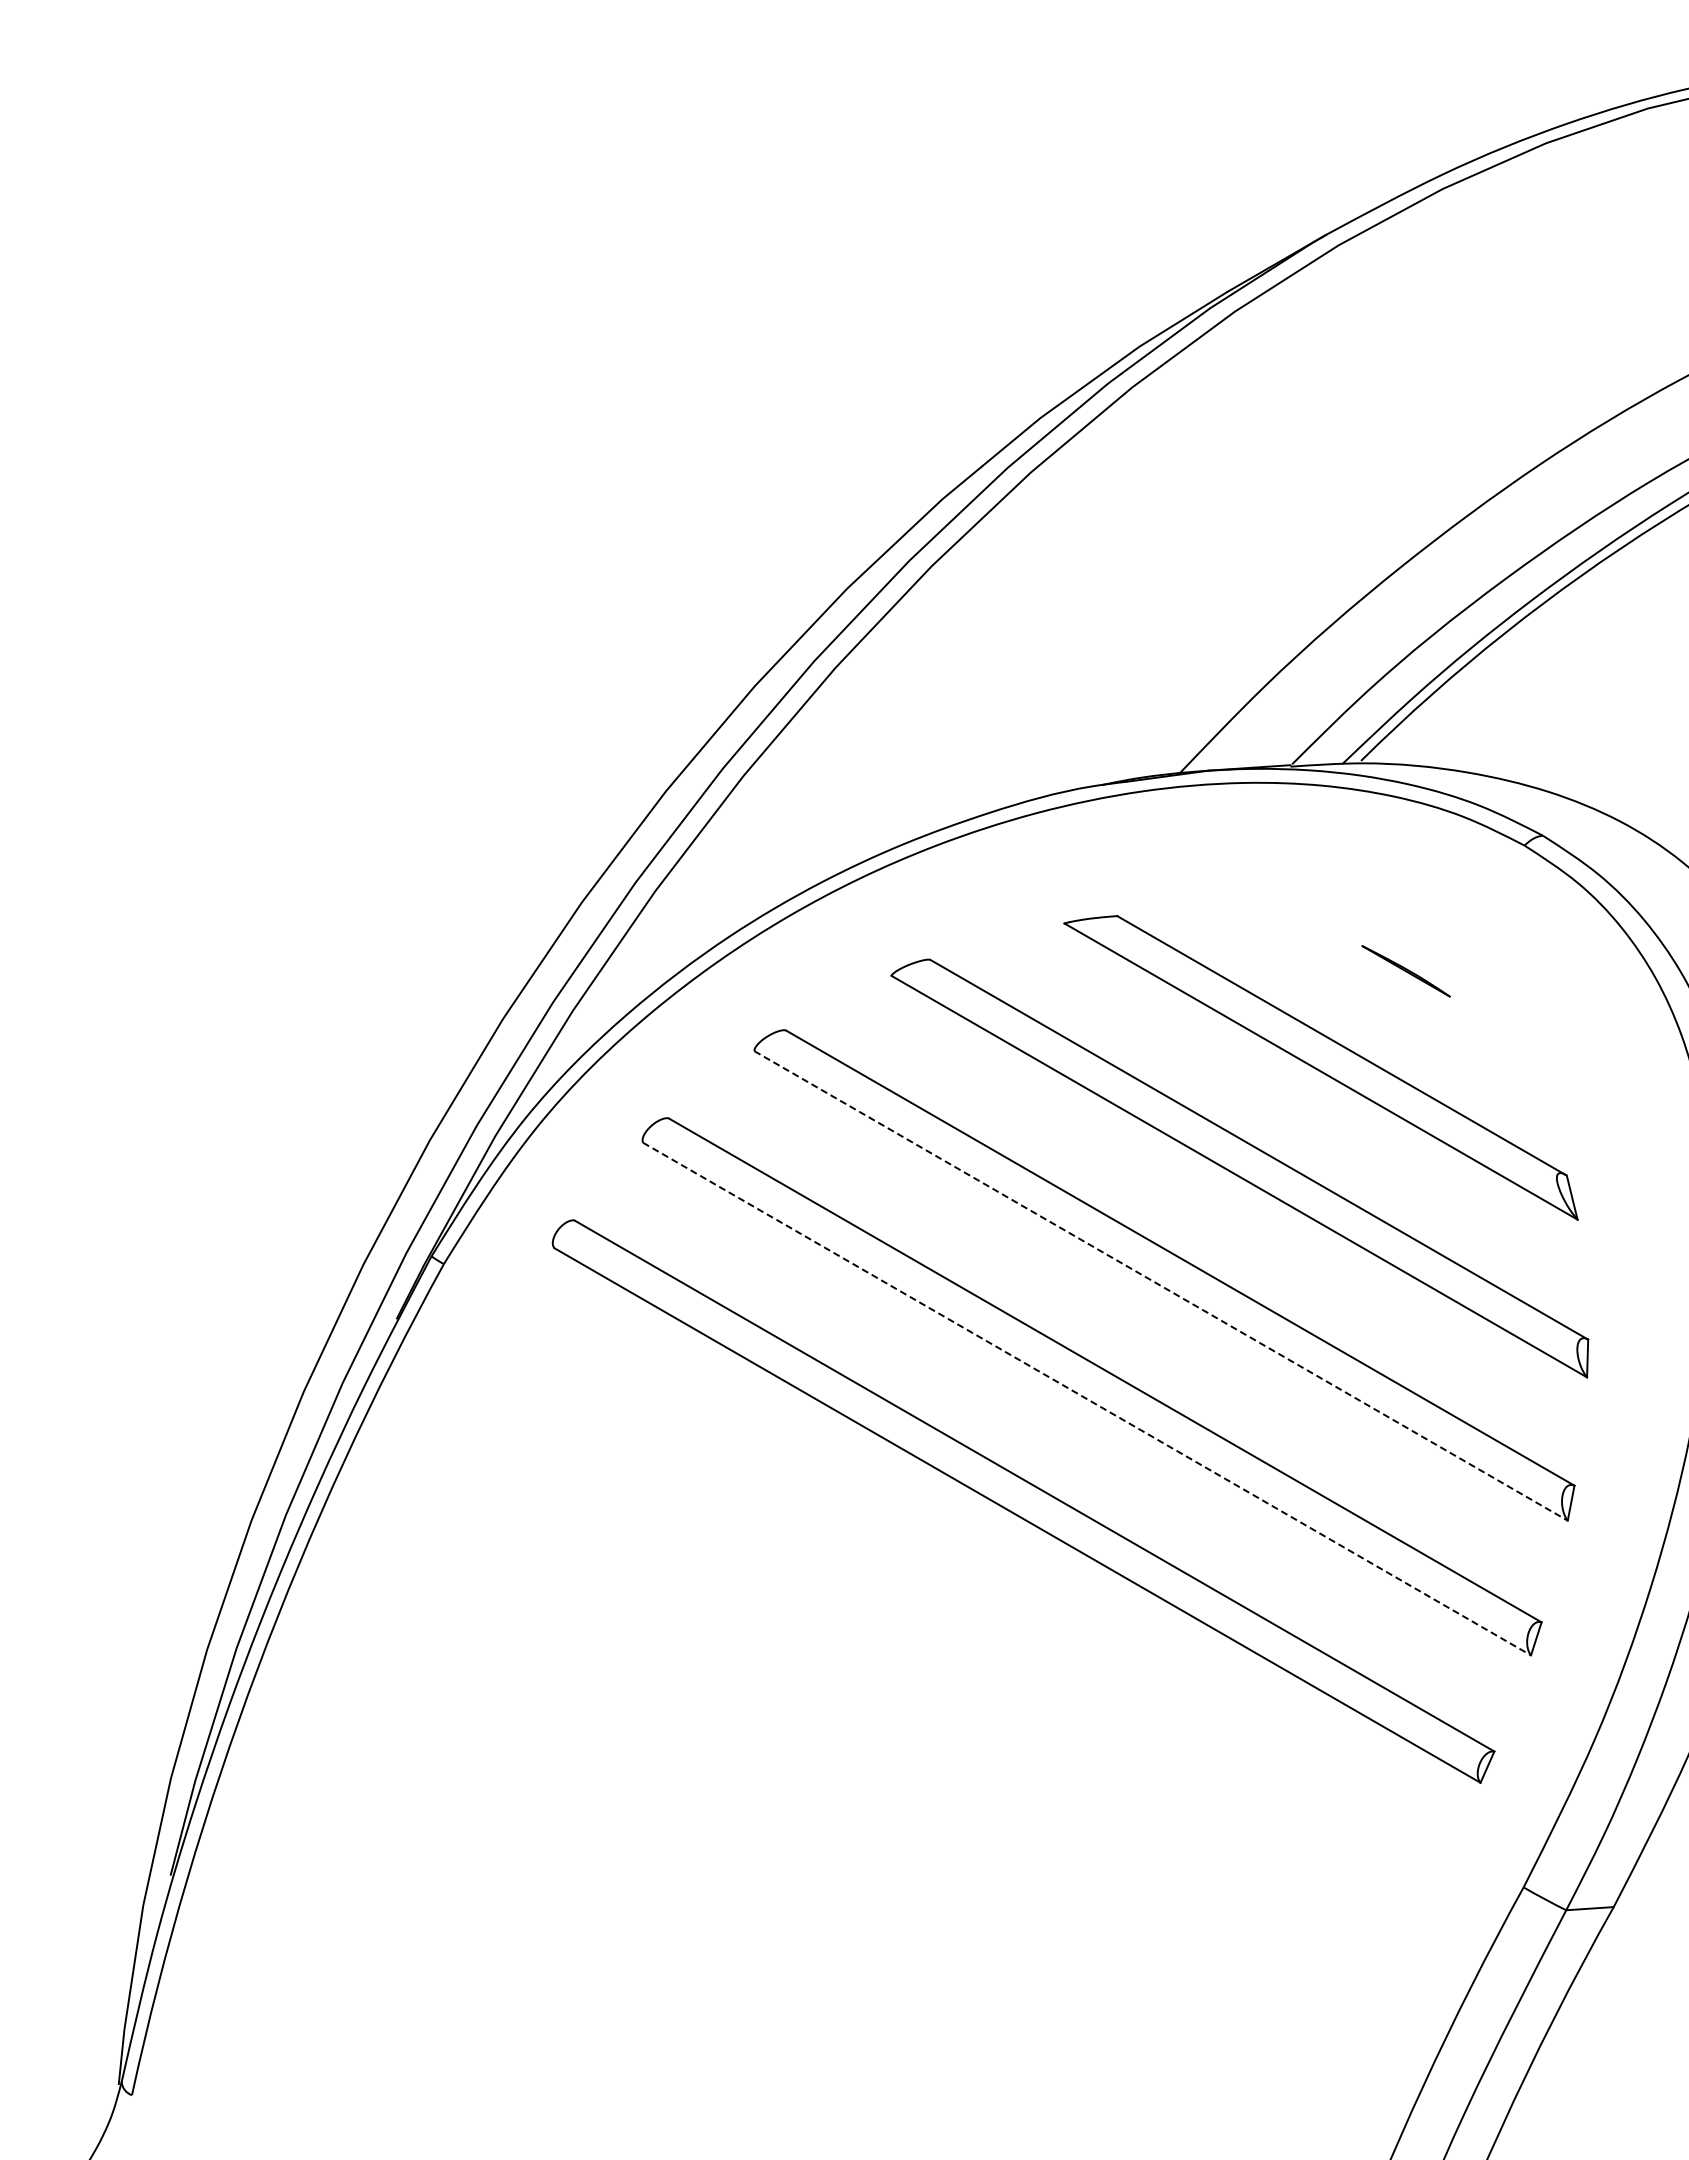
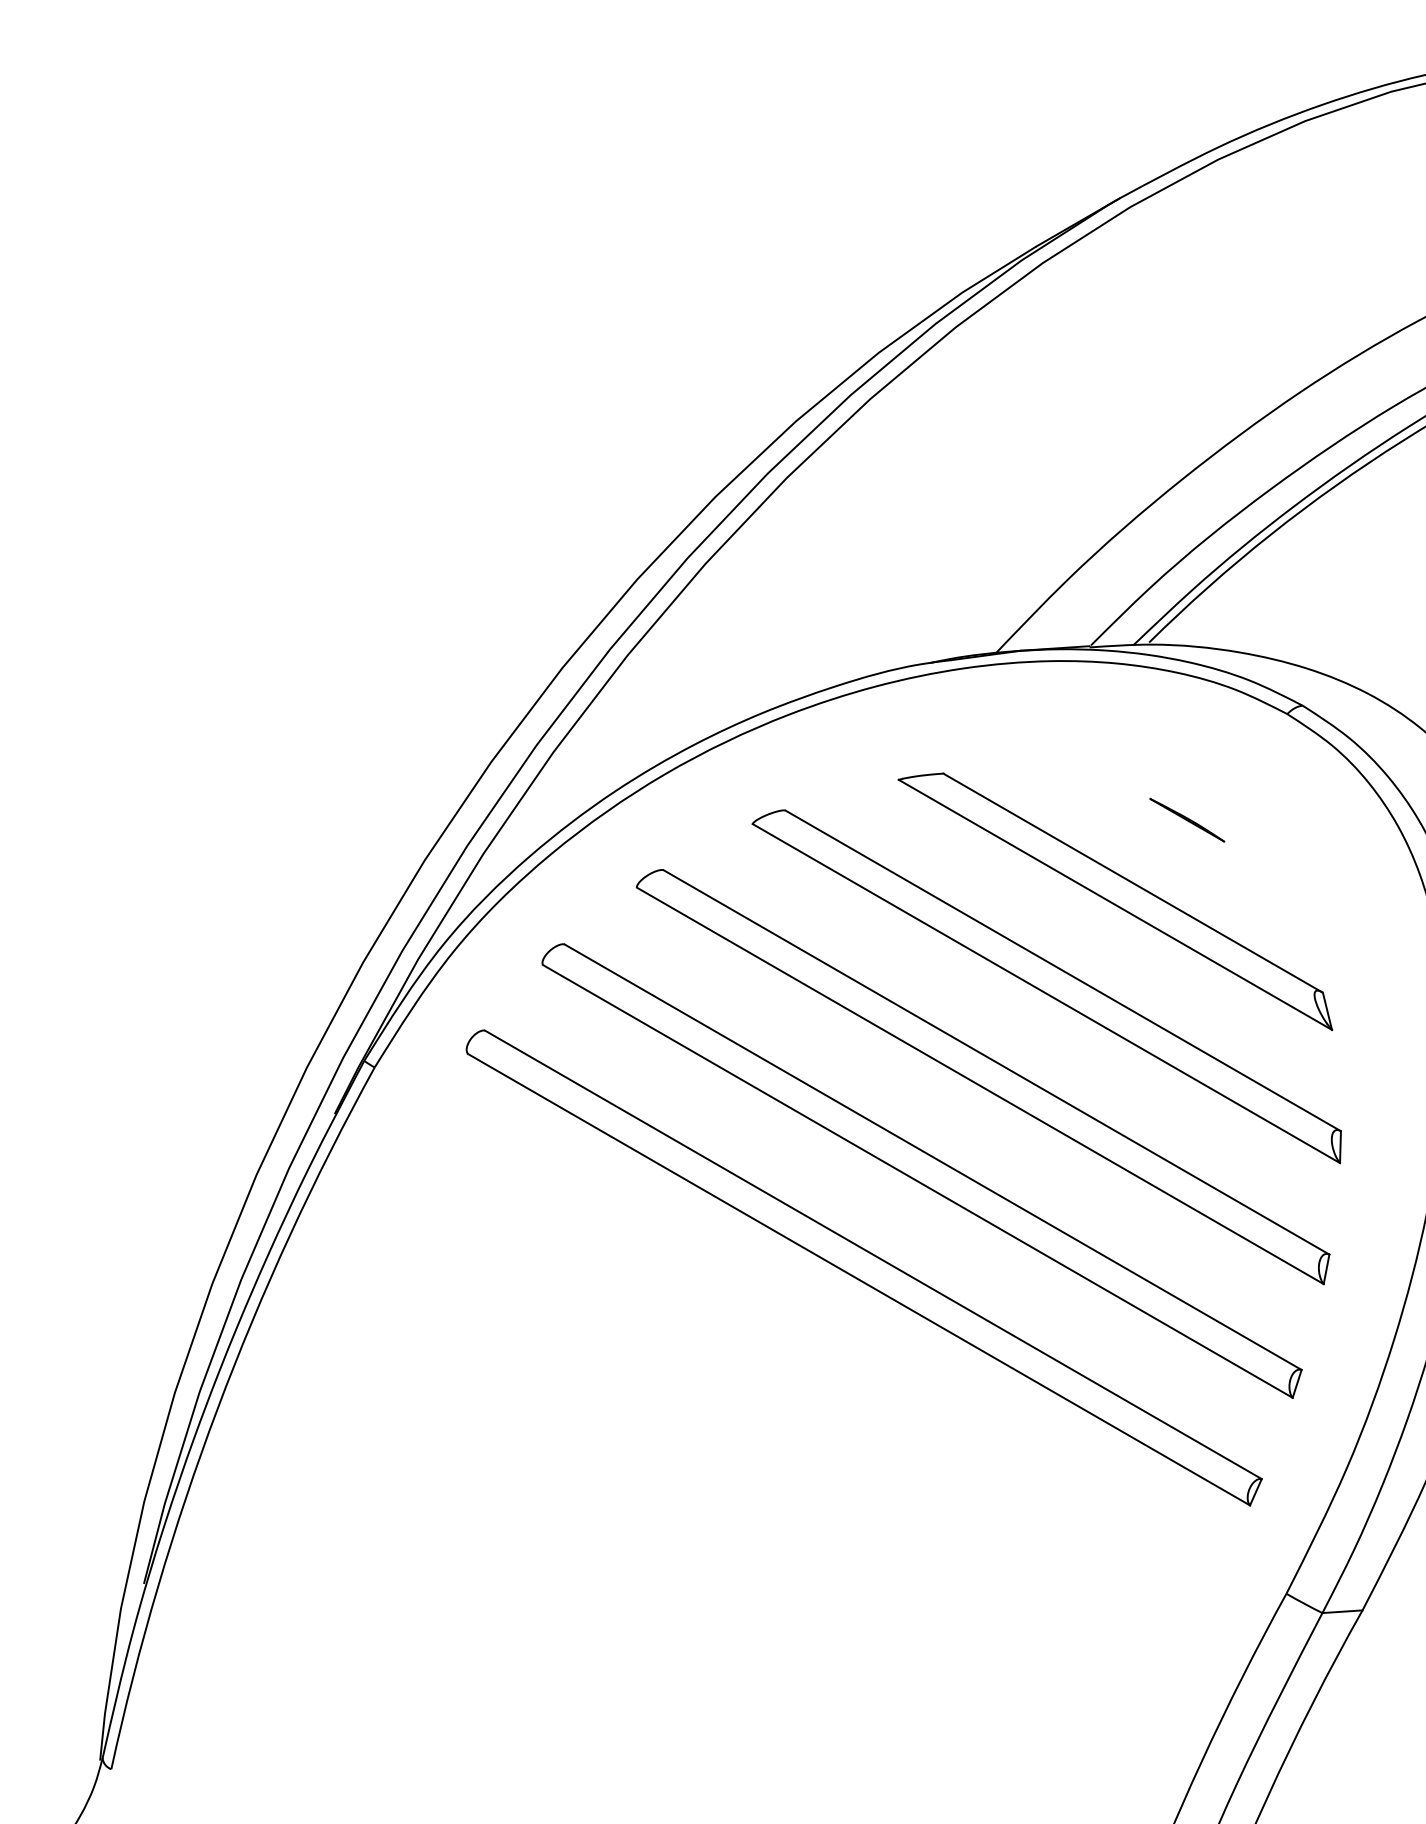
line: (1161, 1285) -> (980, 1085), dashed -> solid
line: (1087, 1399) -> (918, 1181), dashed -> solid

